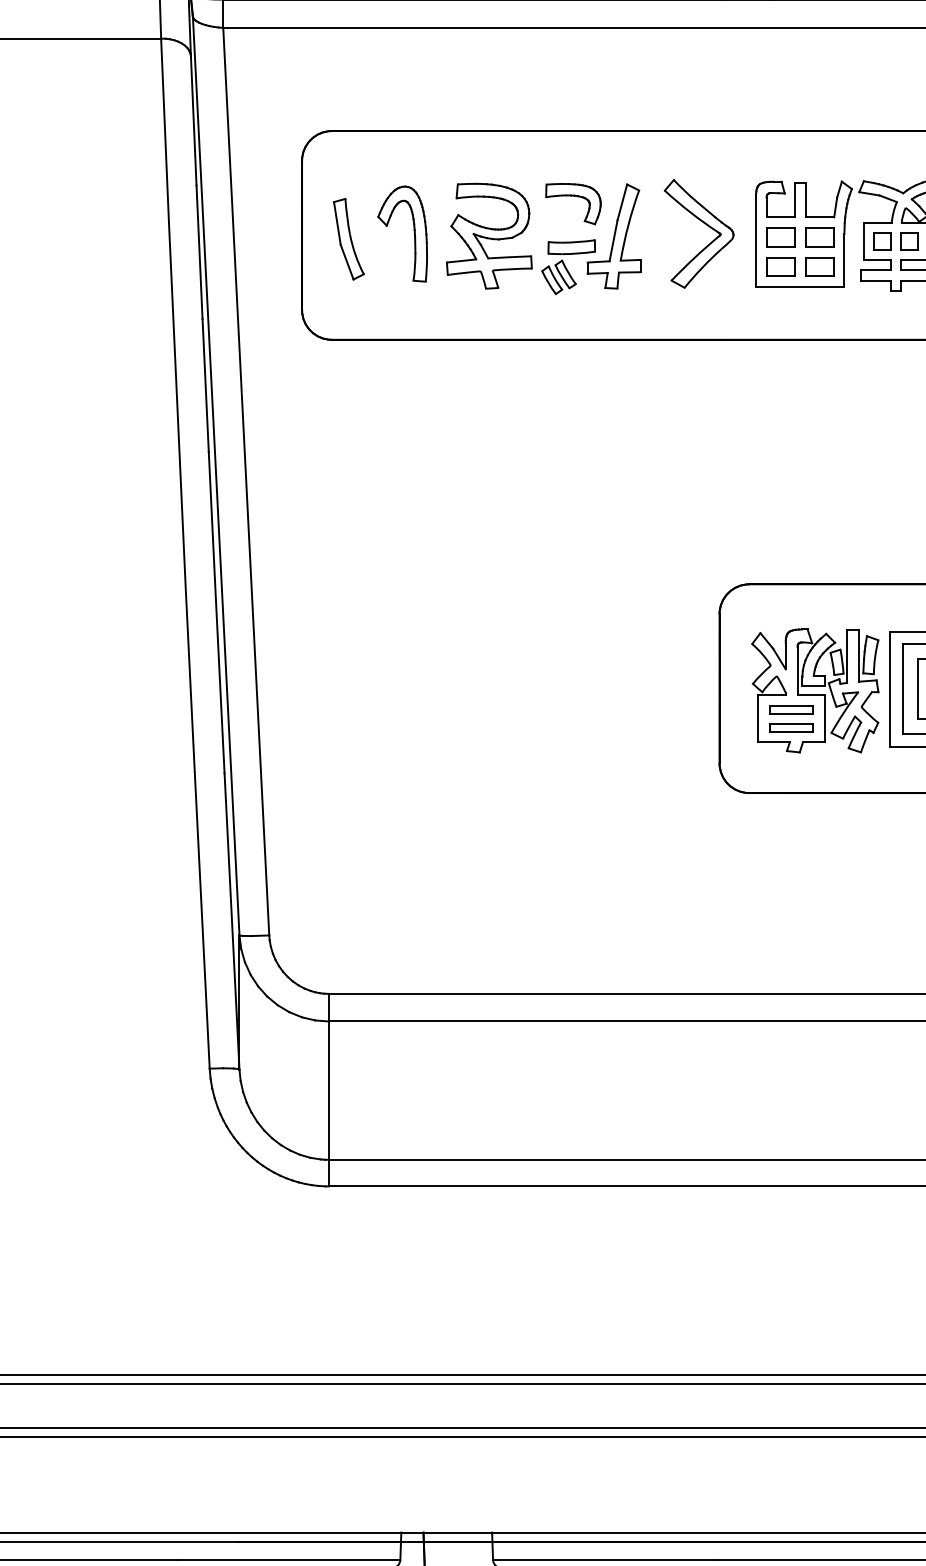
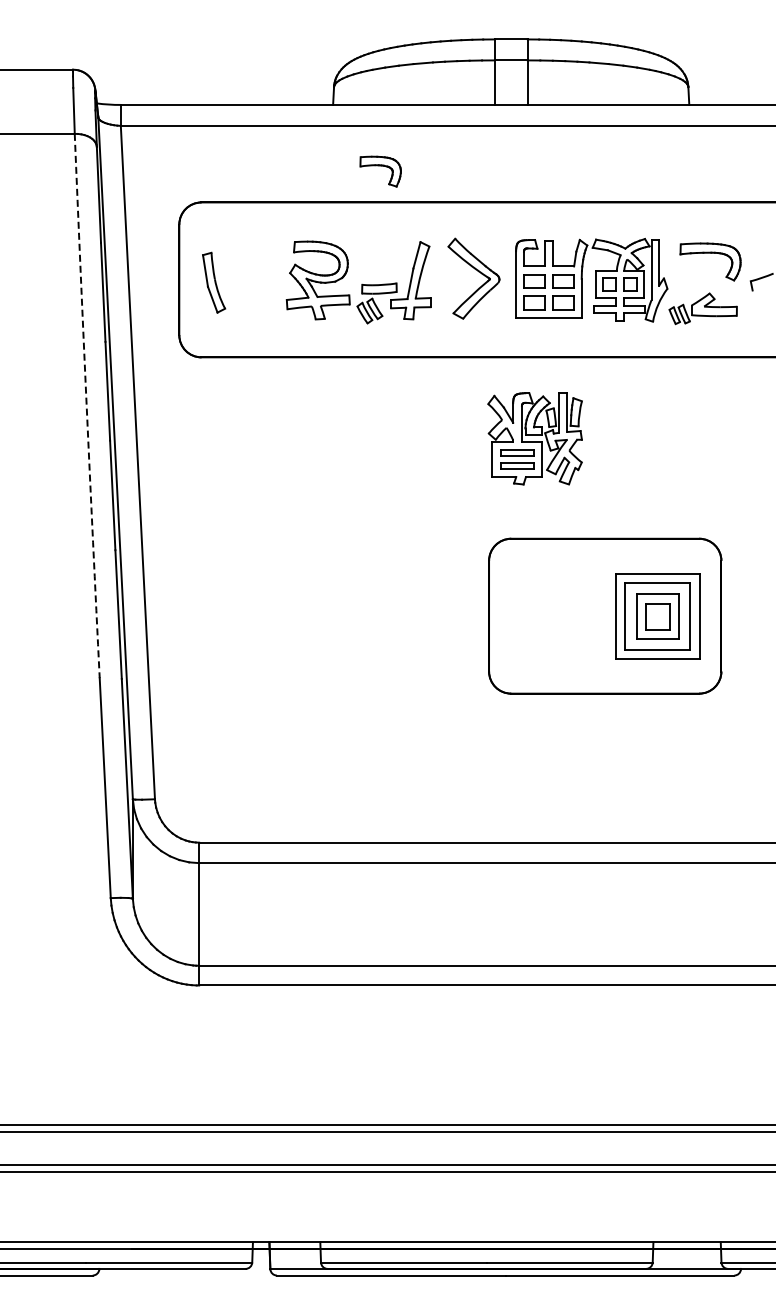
part: (573, 203) -> (380, 171), moved
part: (412, 229) -> (261, 275), removed
arc: (176, 406) -> (86, 406), solid -> dashed
part: (814, 690) -> (534, 438), moved

